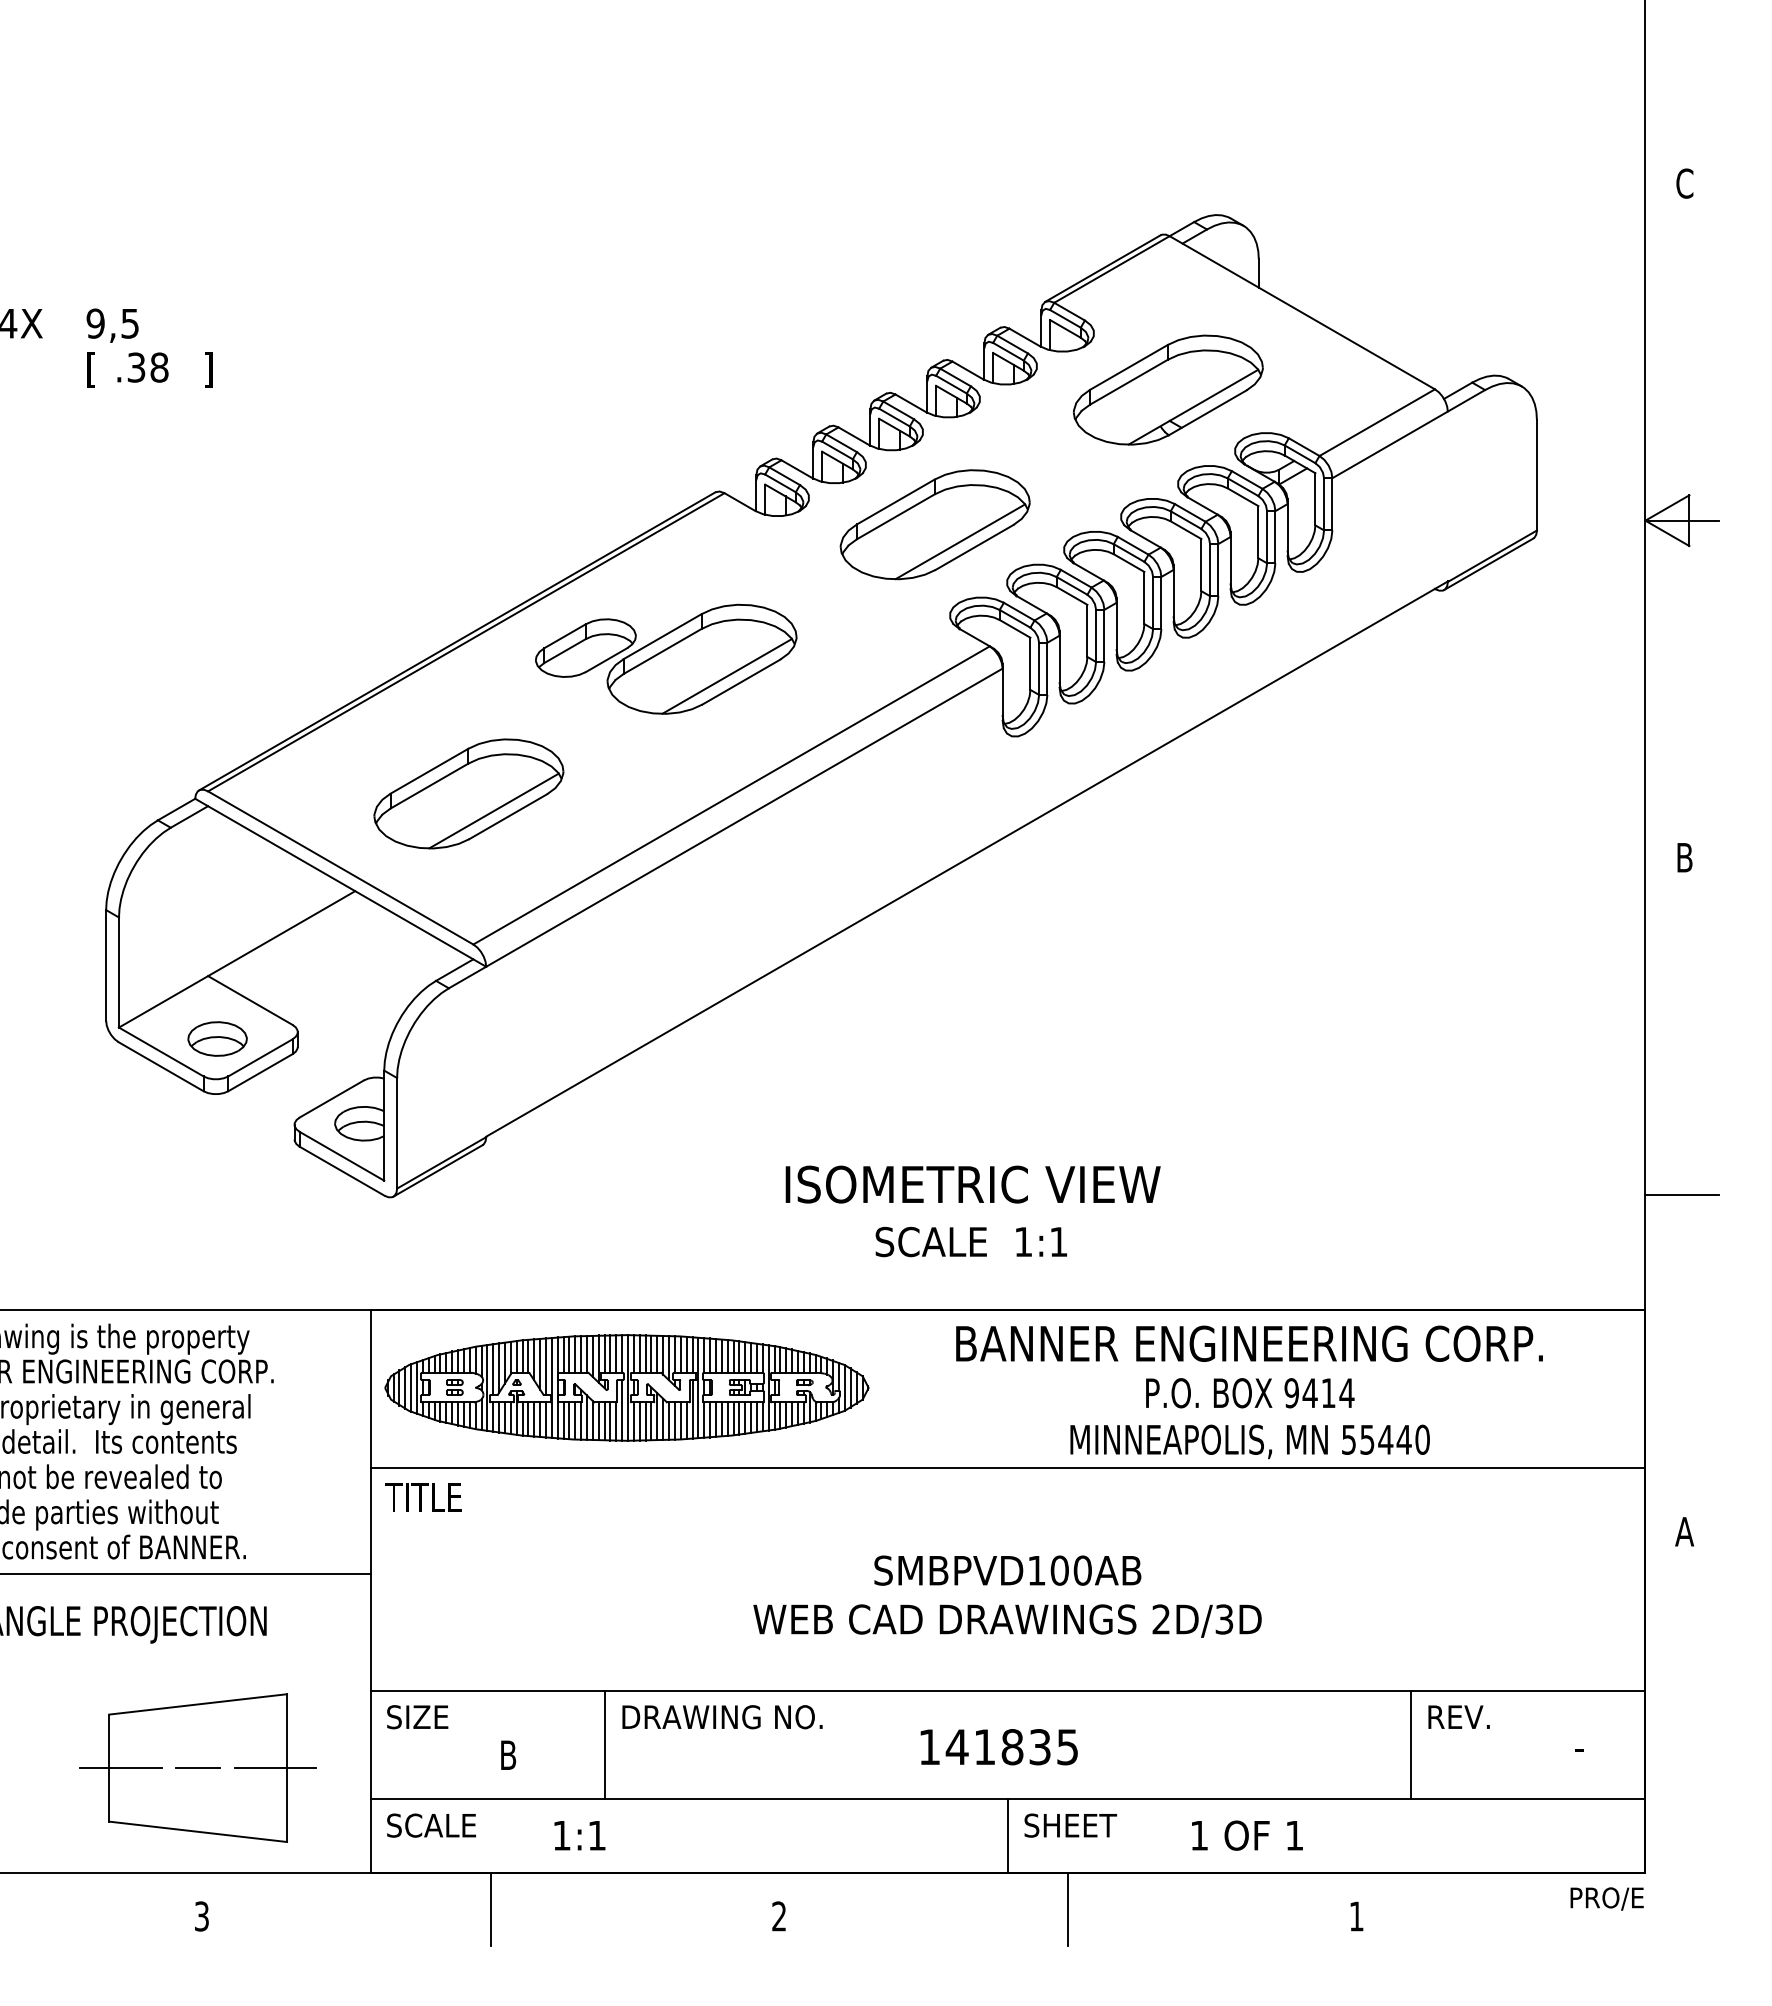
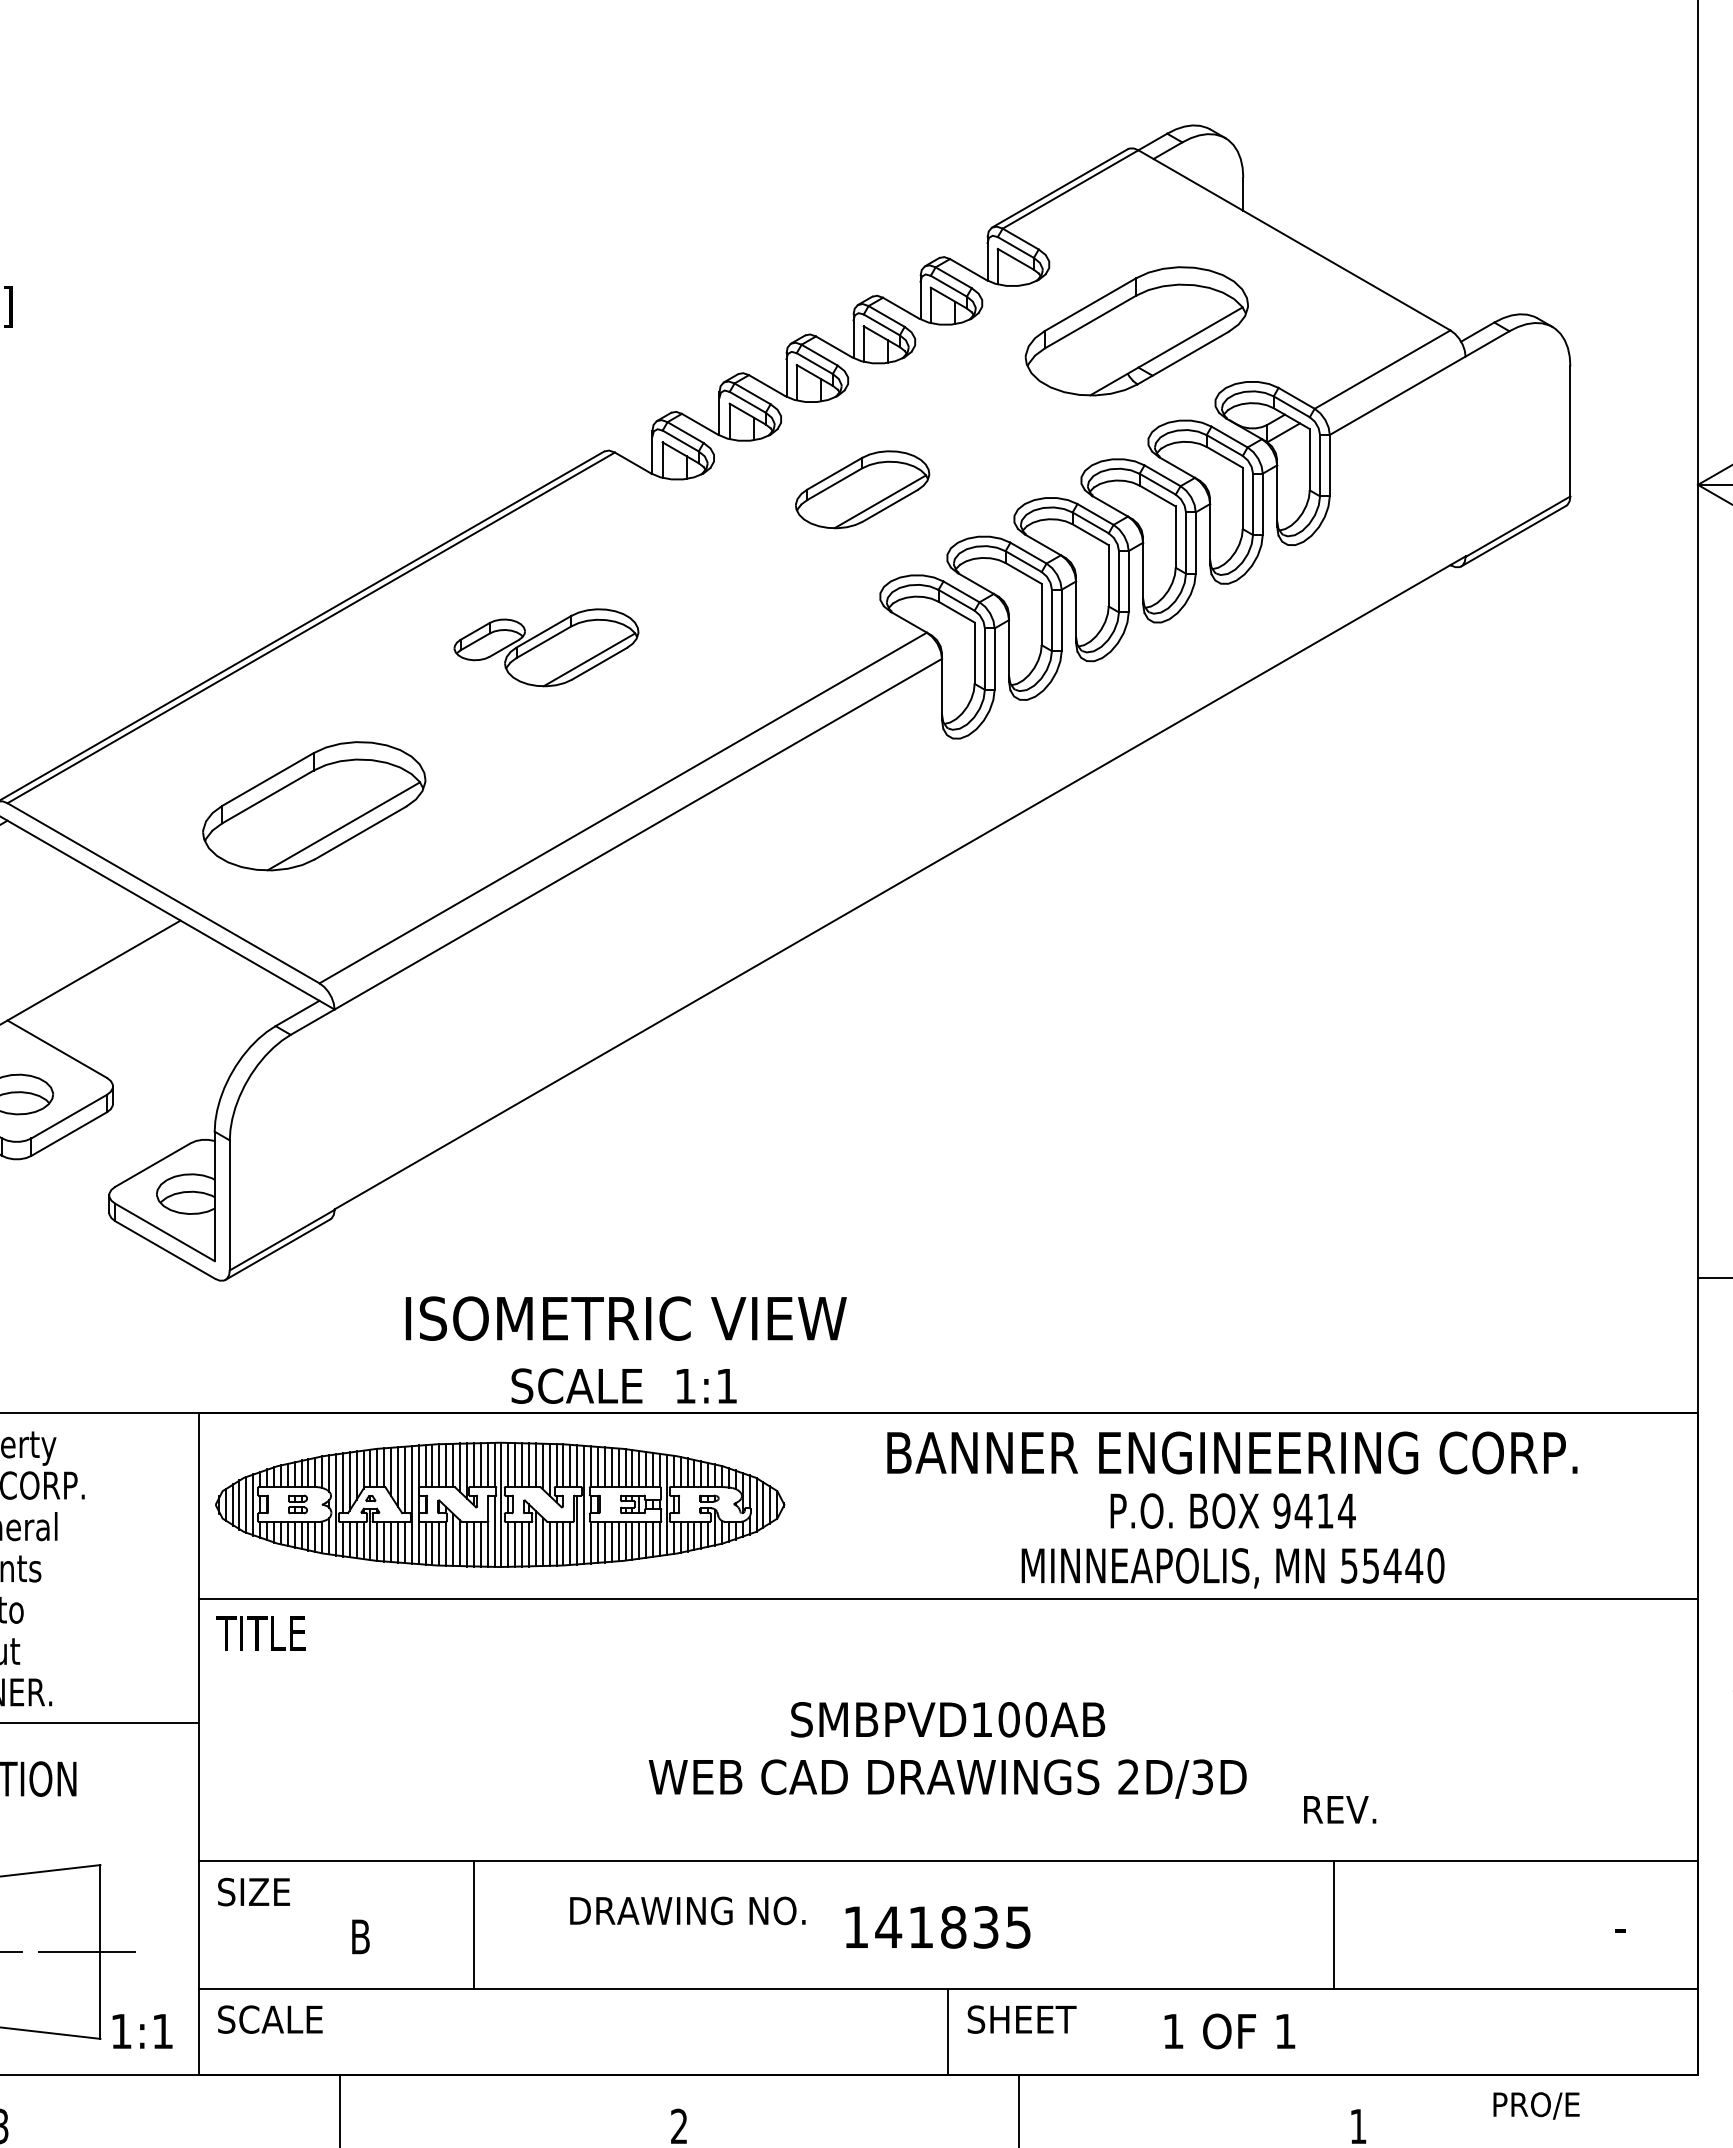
part: (934, 524) -> (861, 489), size x0.6
part: (666, 658) -> (546, 646), size x0.6
text: (972, 1211) -> (625, 1350), moved
text: (1458, 1716) -> (1339, 1808), moved
text: (722, 1717) -> (687, 1911), moved
line: (1410, 1744) -> (1333, 1924), moved
text: (579, 1835) -> (142, 2031), moved
text: (1606, 1898) -> (1535, 2105), moved

